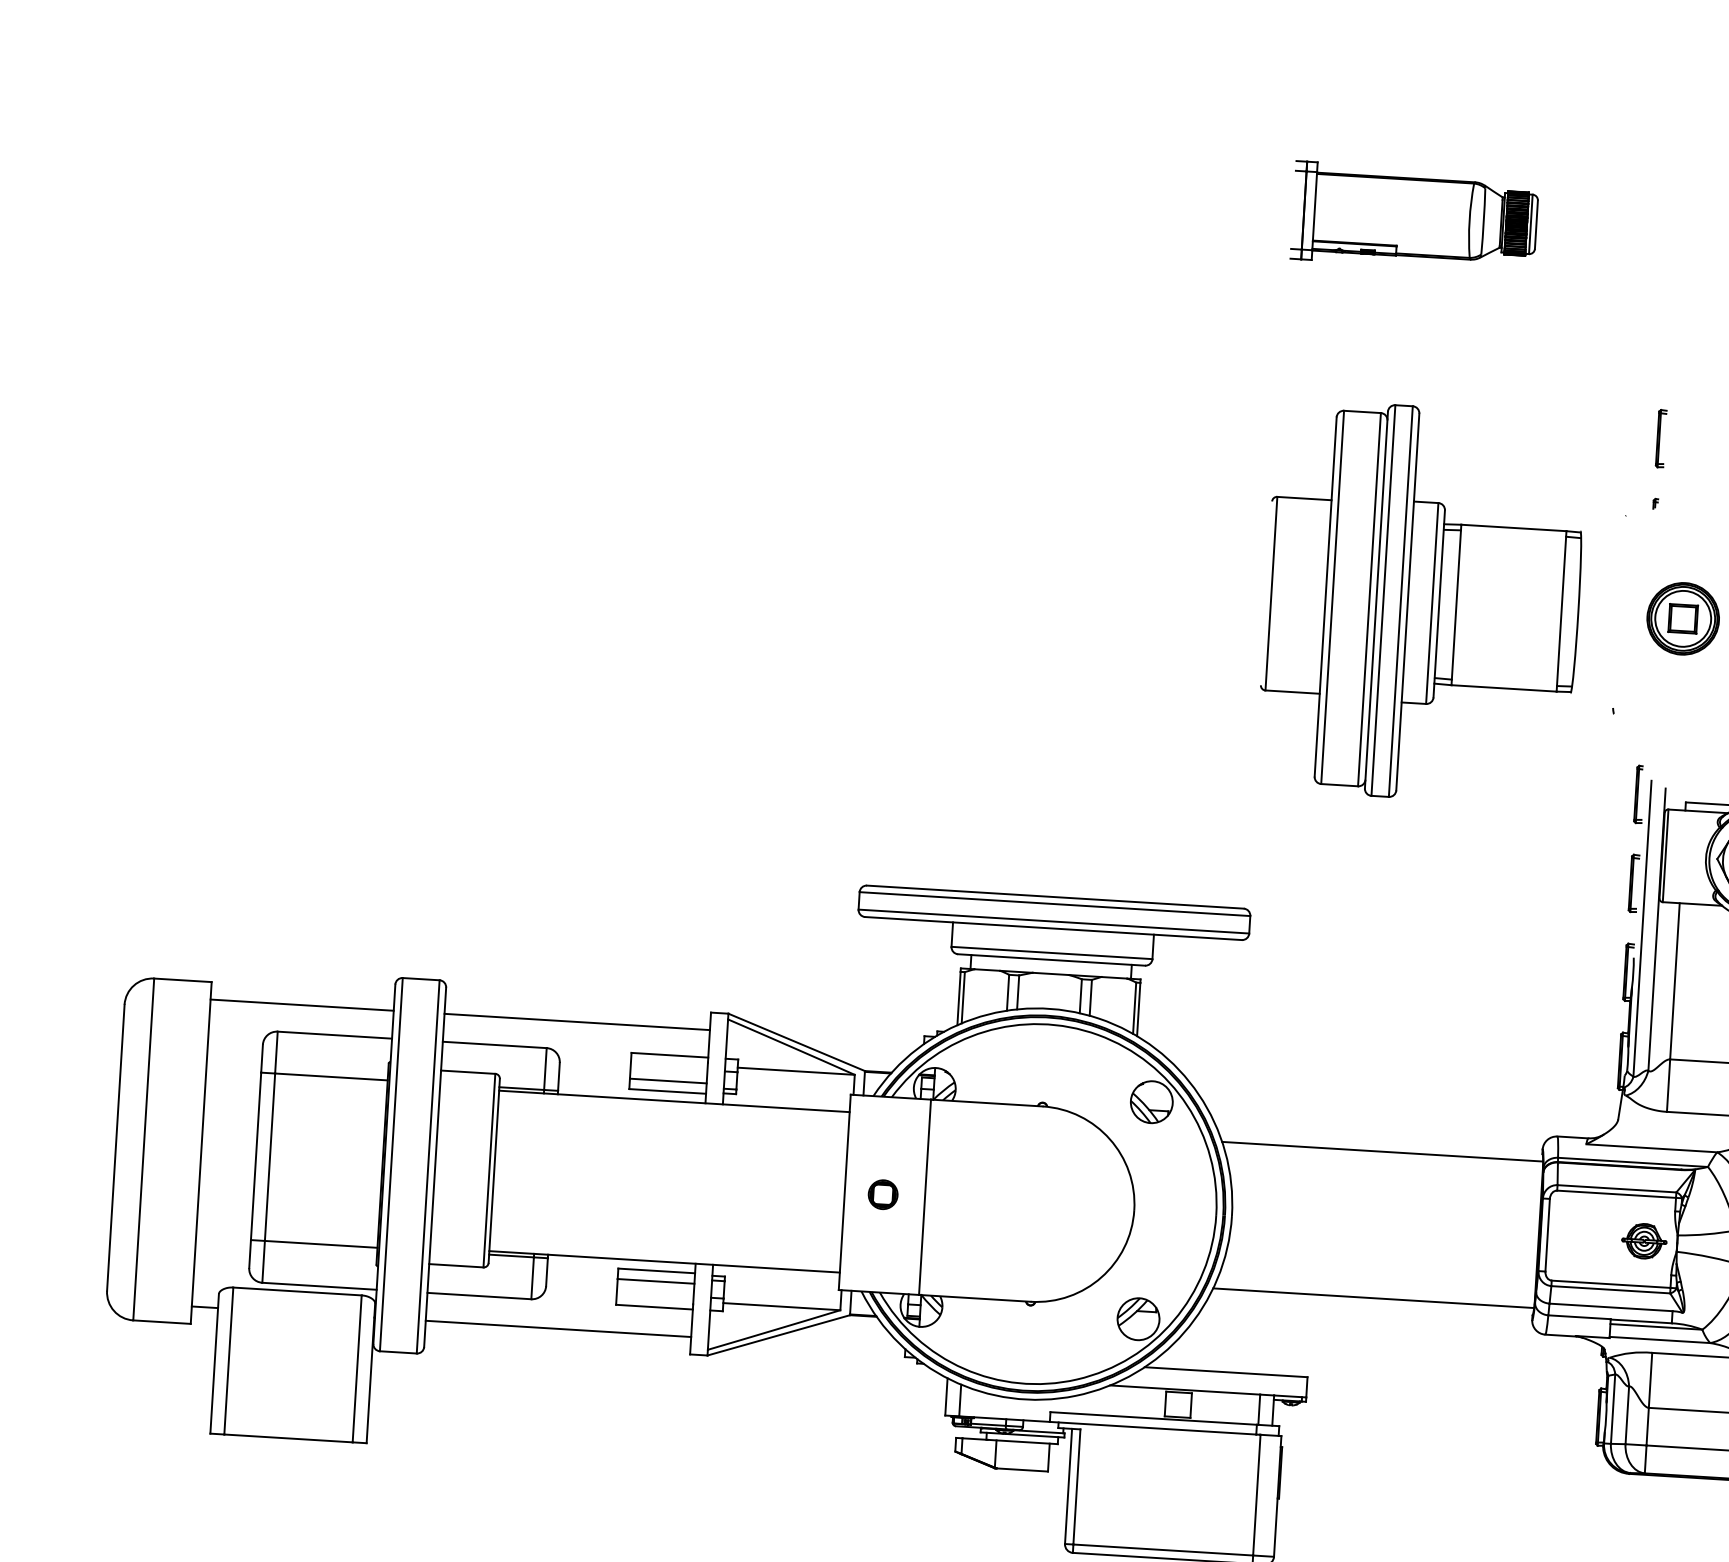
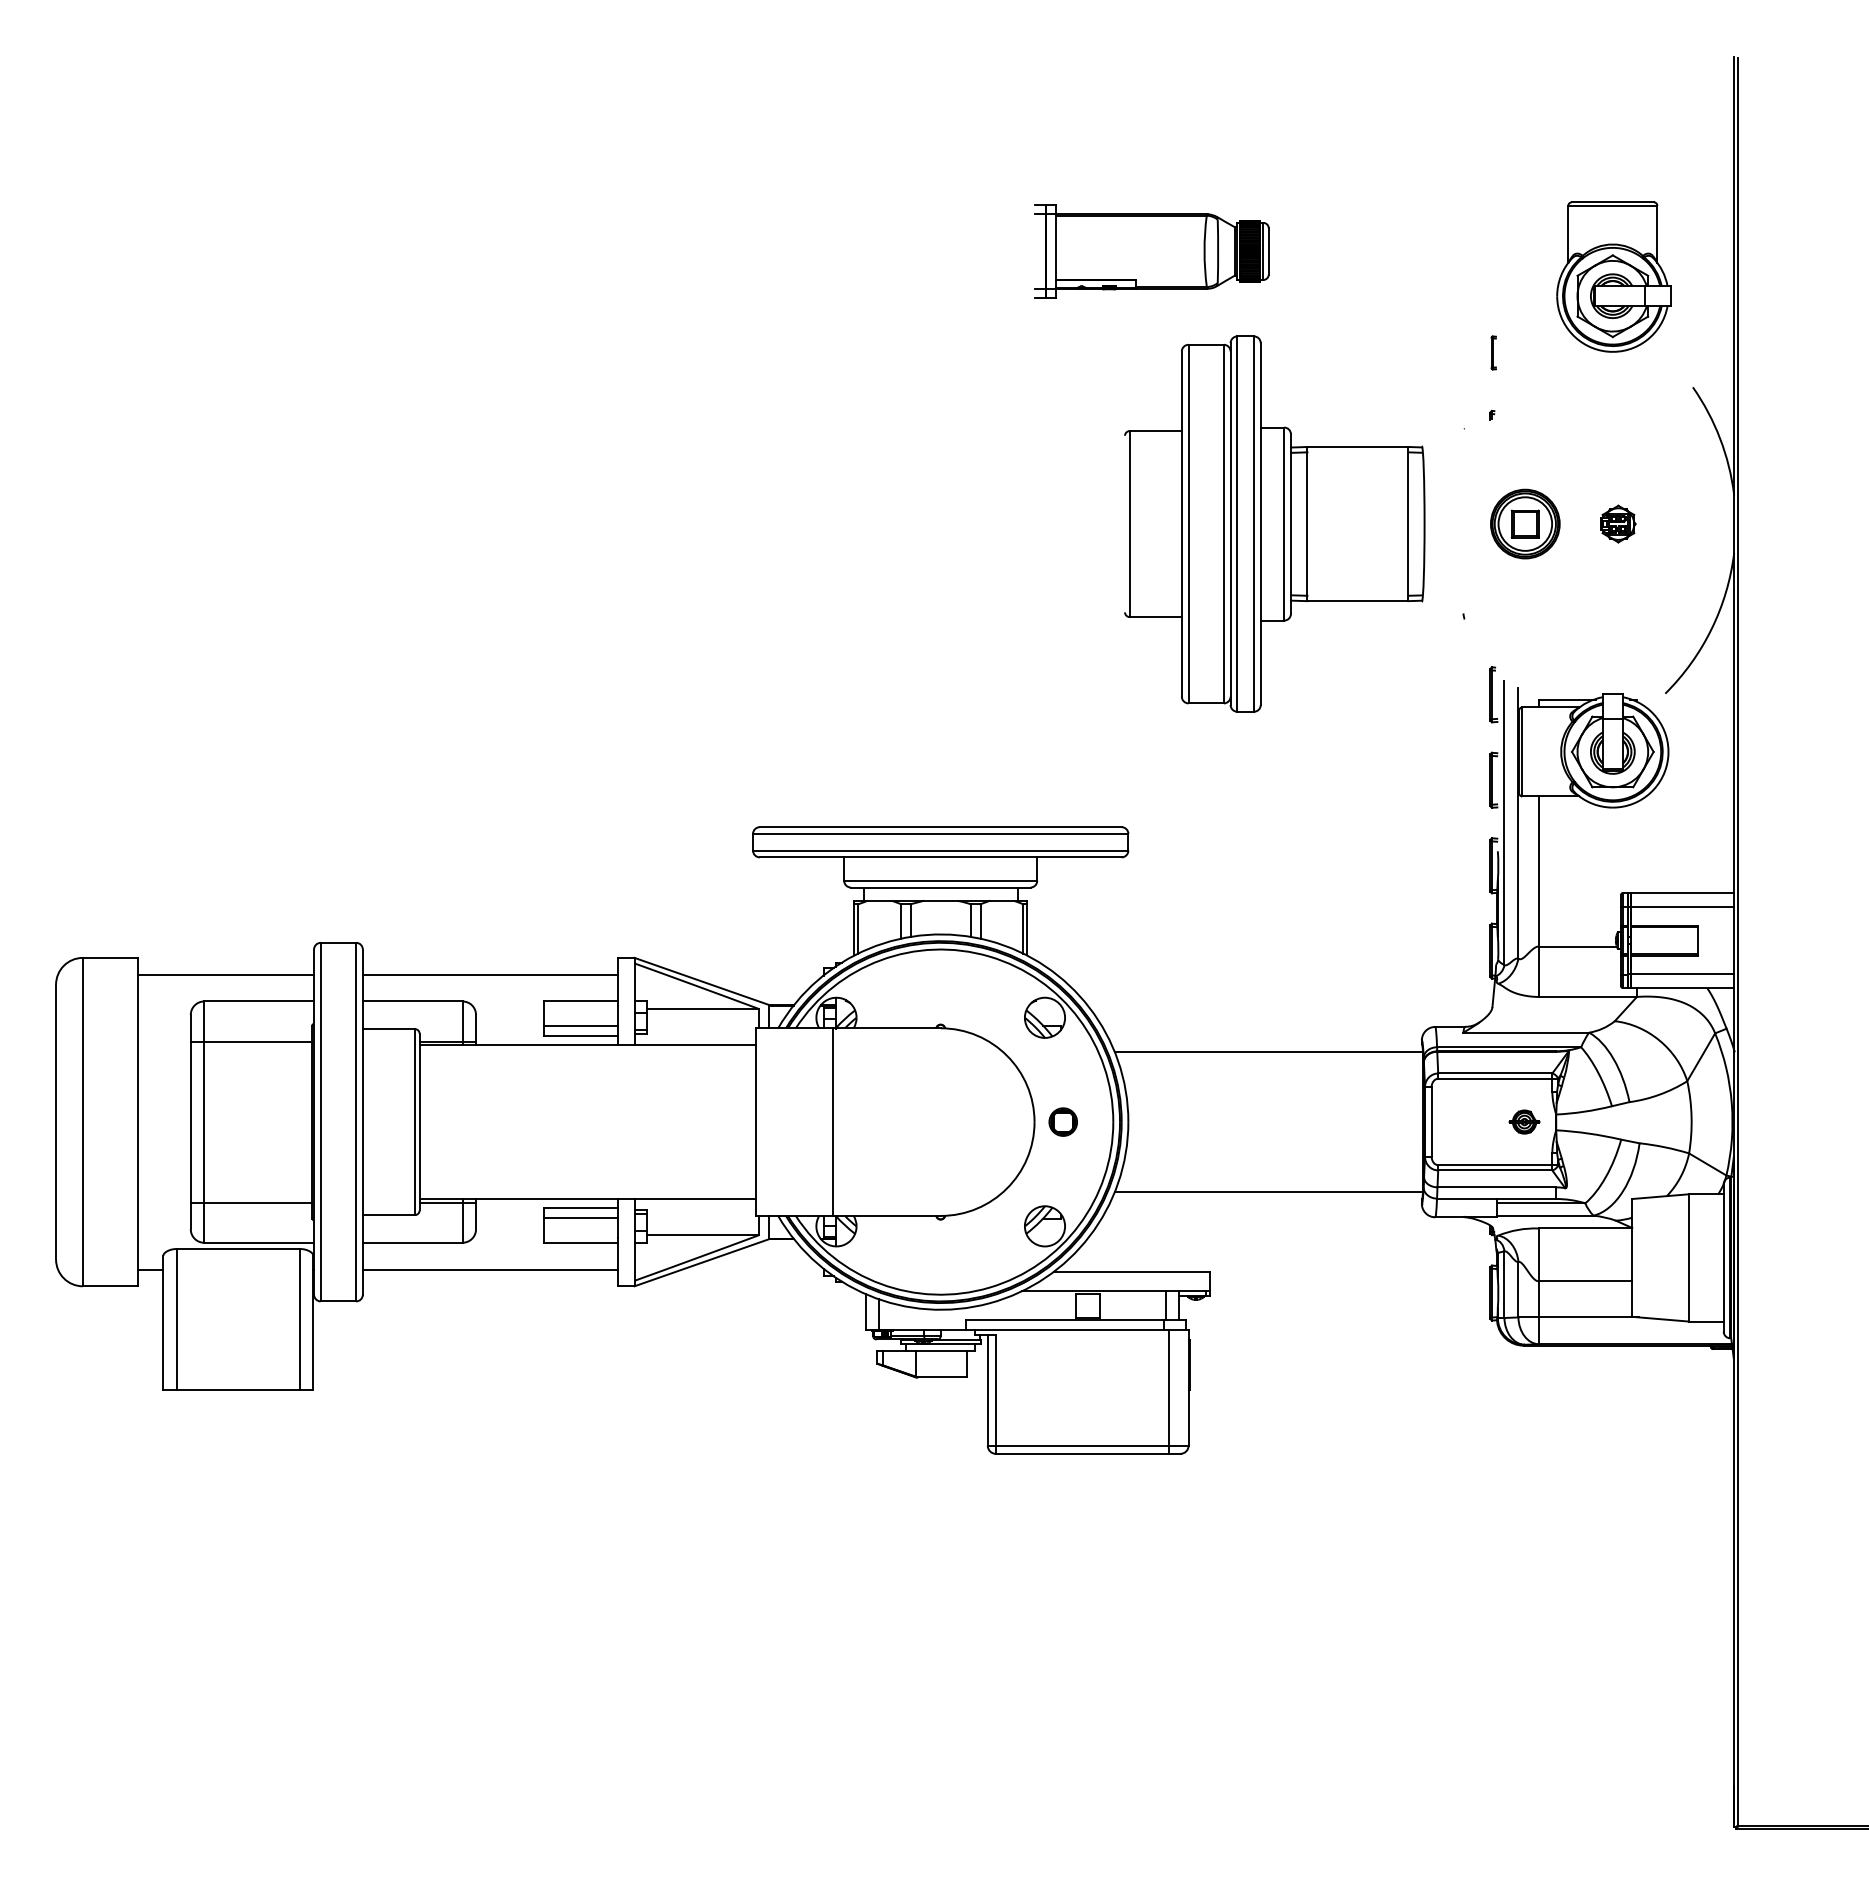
part: (1414, 217) -> (1151, 251), moved
part: (1661, 438) -> (1493, 352), size x0.6
part: (882, 1194) -> (1062, 1121), moved
part: (1644, 1240) -> (1524, 1121), size x0.7

